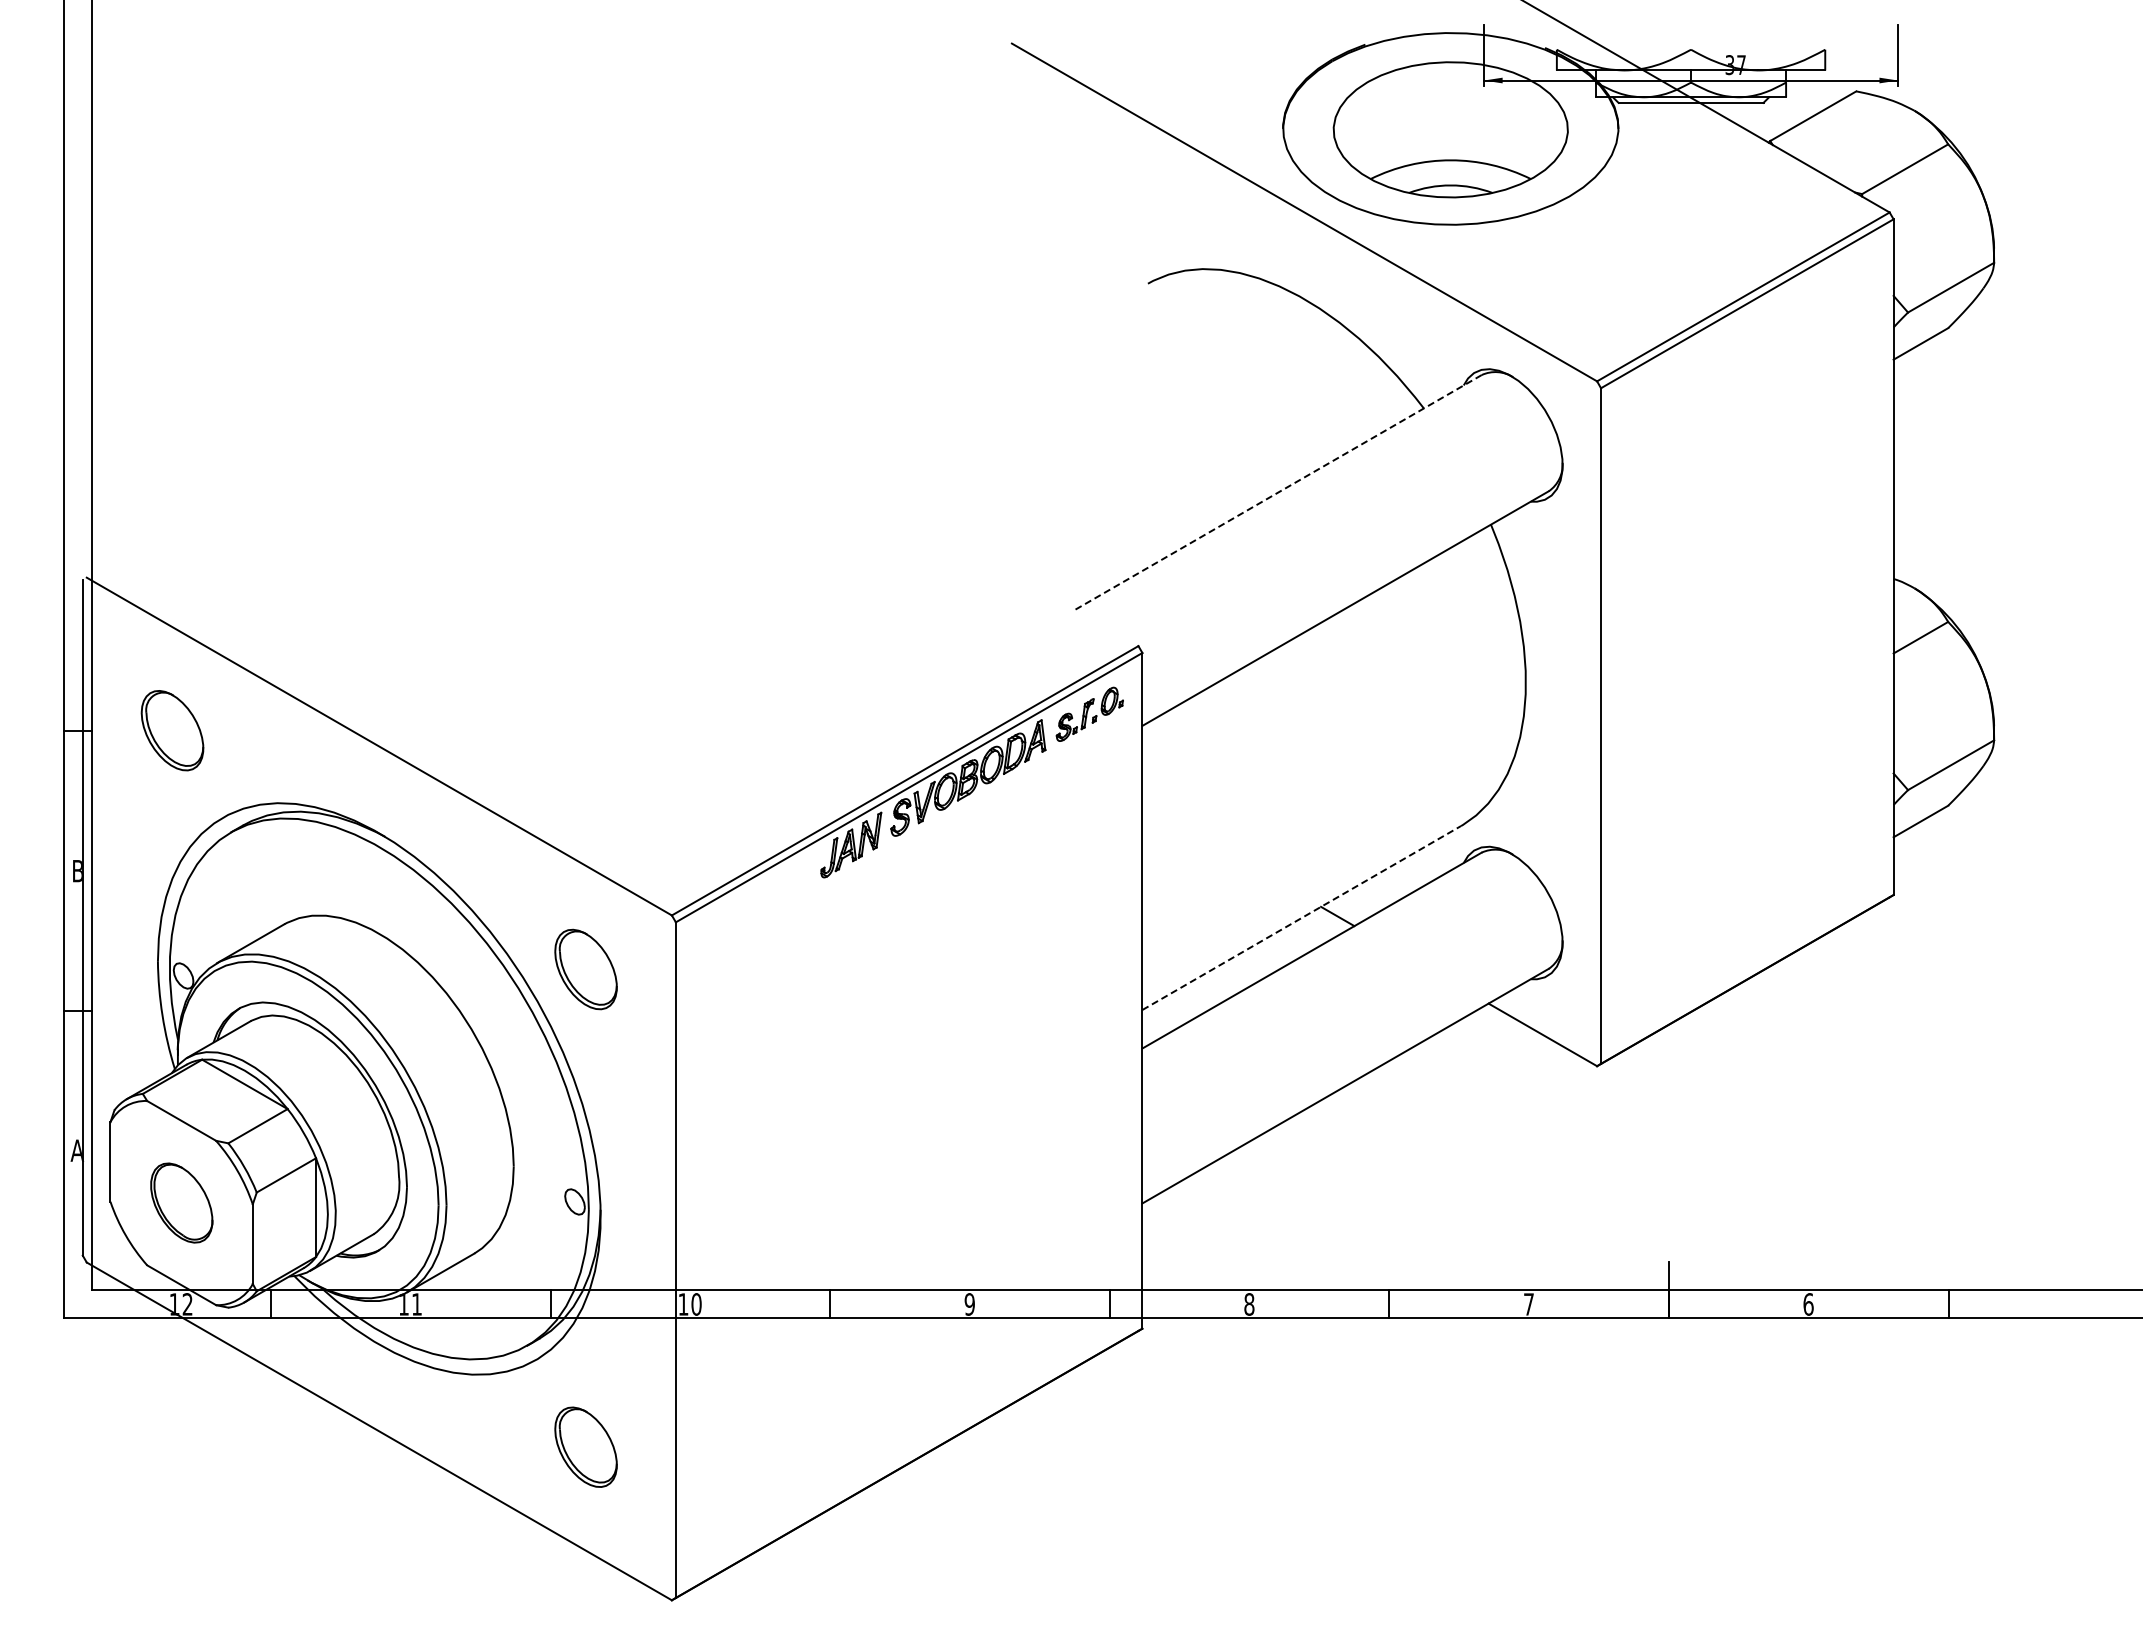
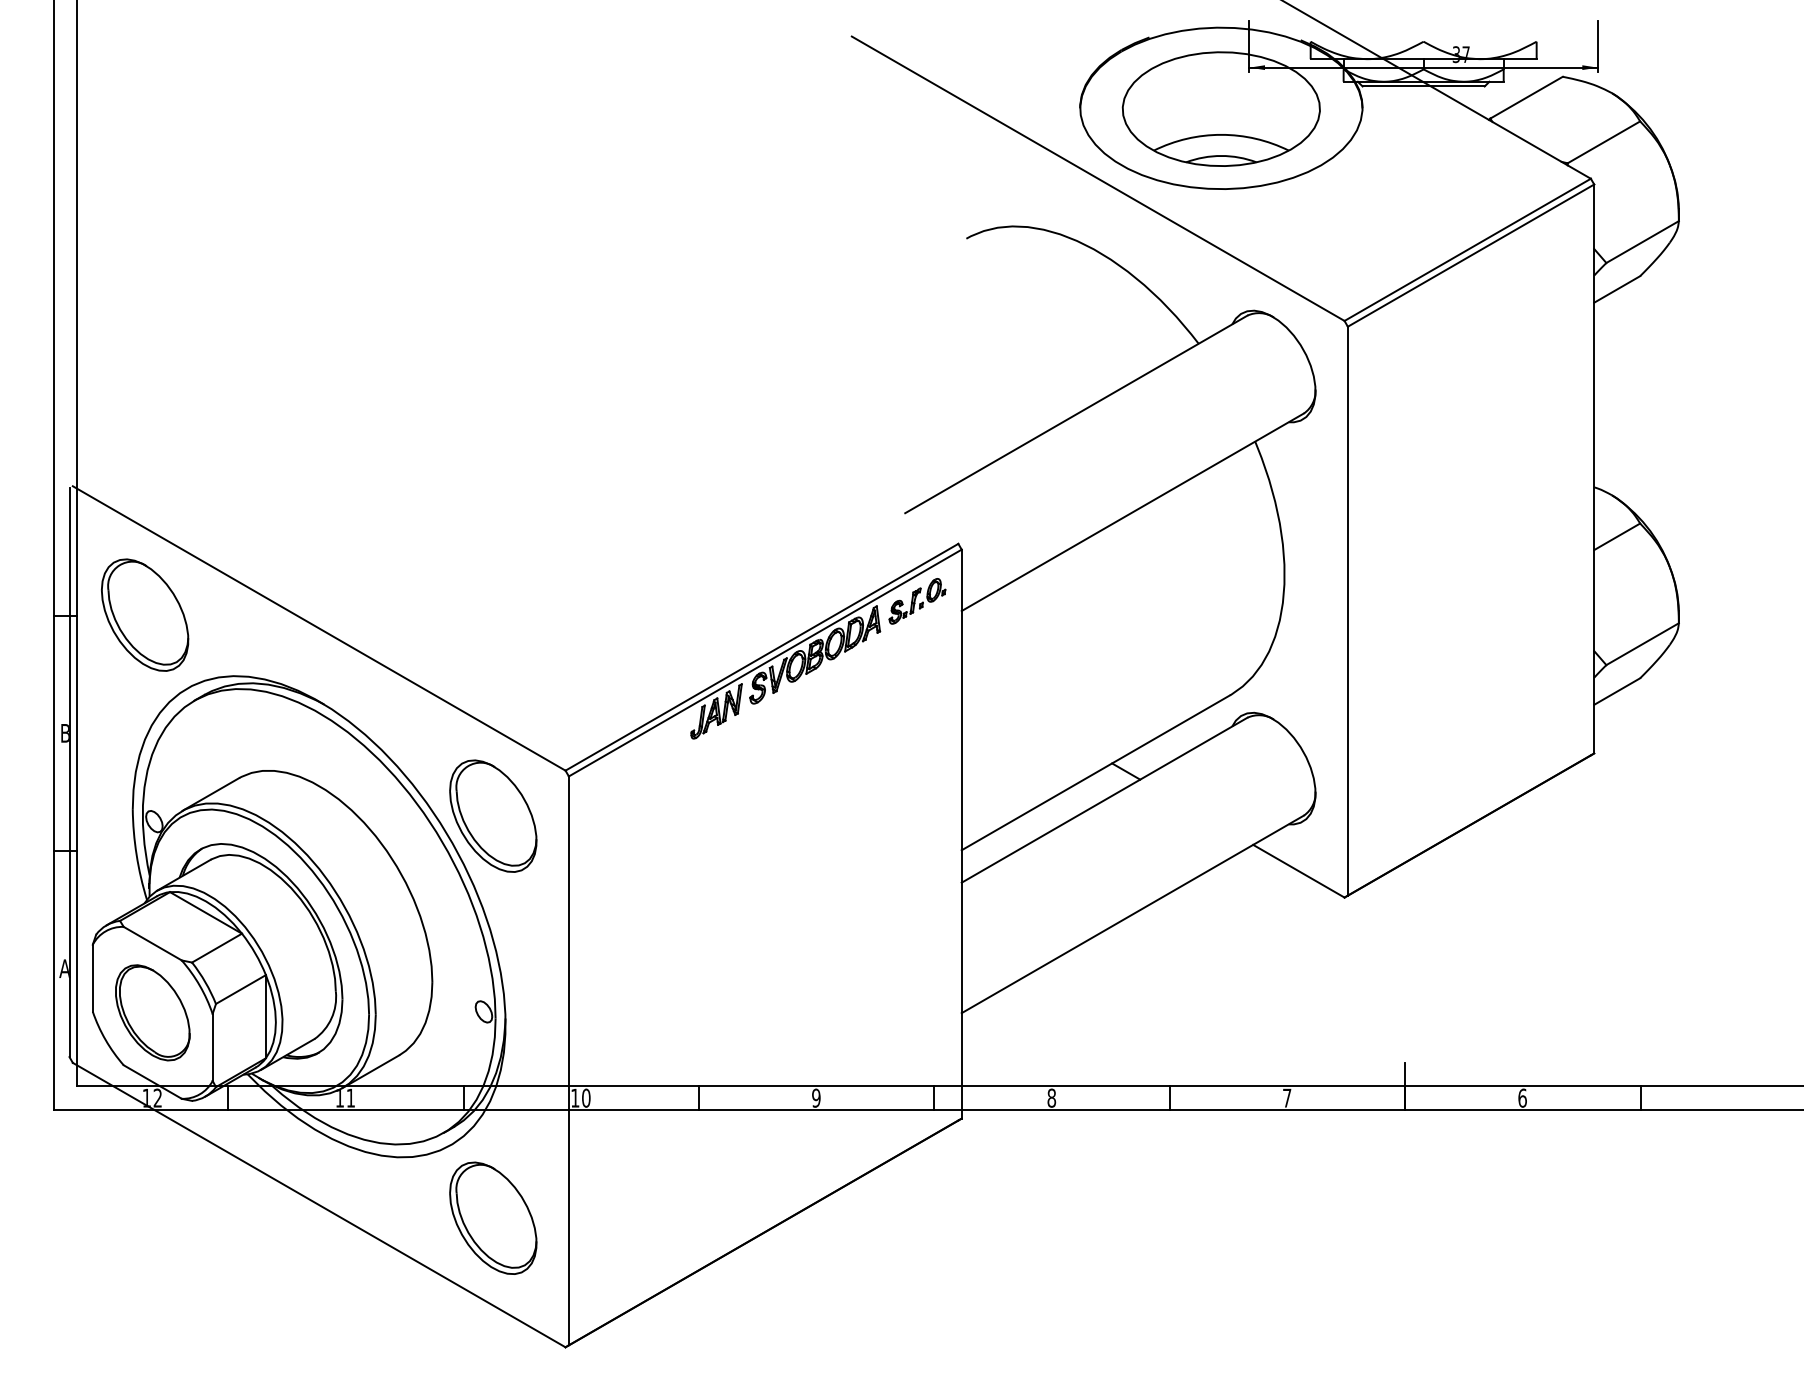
line: (1278, 492) -> (1076, 414), dashed -> solid
part: (172, 730) -> (145, 614), size x1.67
line: (1301, 918) -> (1095, 773), dashed -> solid
part: (585, 969) -> (492, 816), size x1.67
part: (181, 1202) -> (152, 1012), size x1.43
part: (585, 1447) -> (492, 1218), size x1.67

